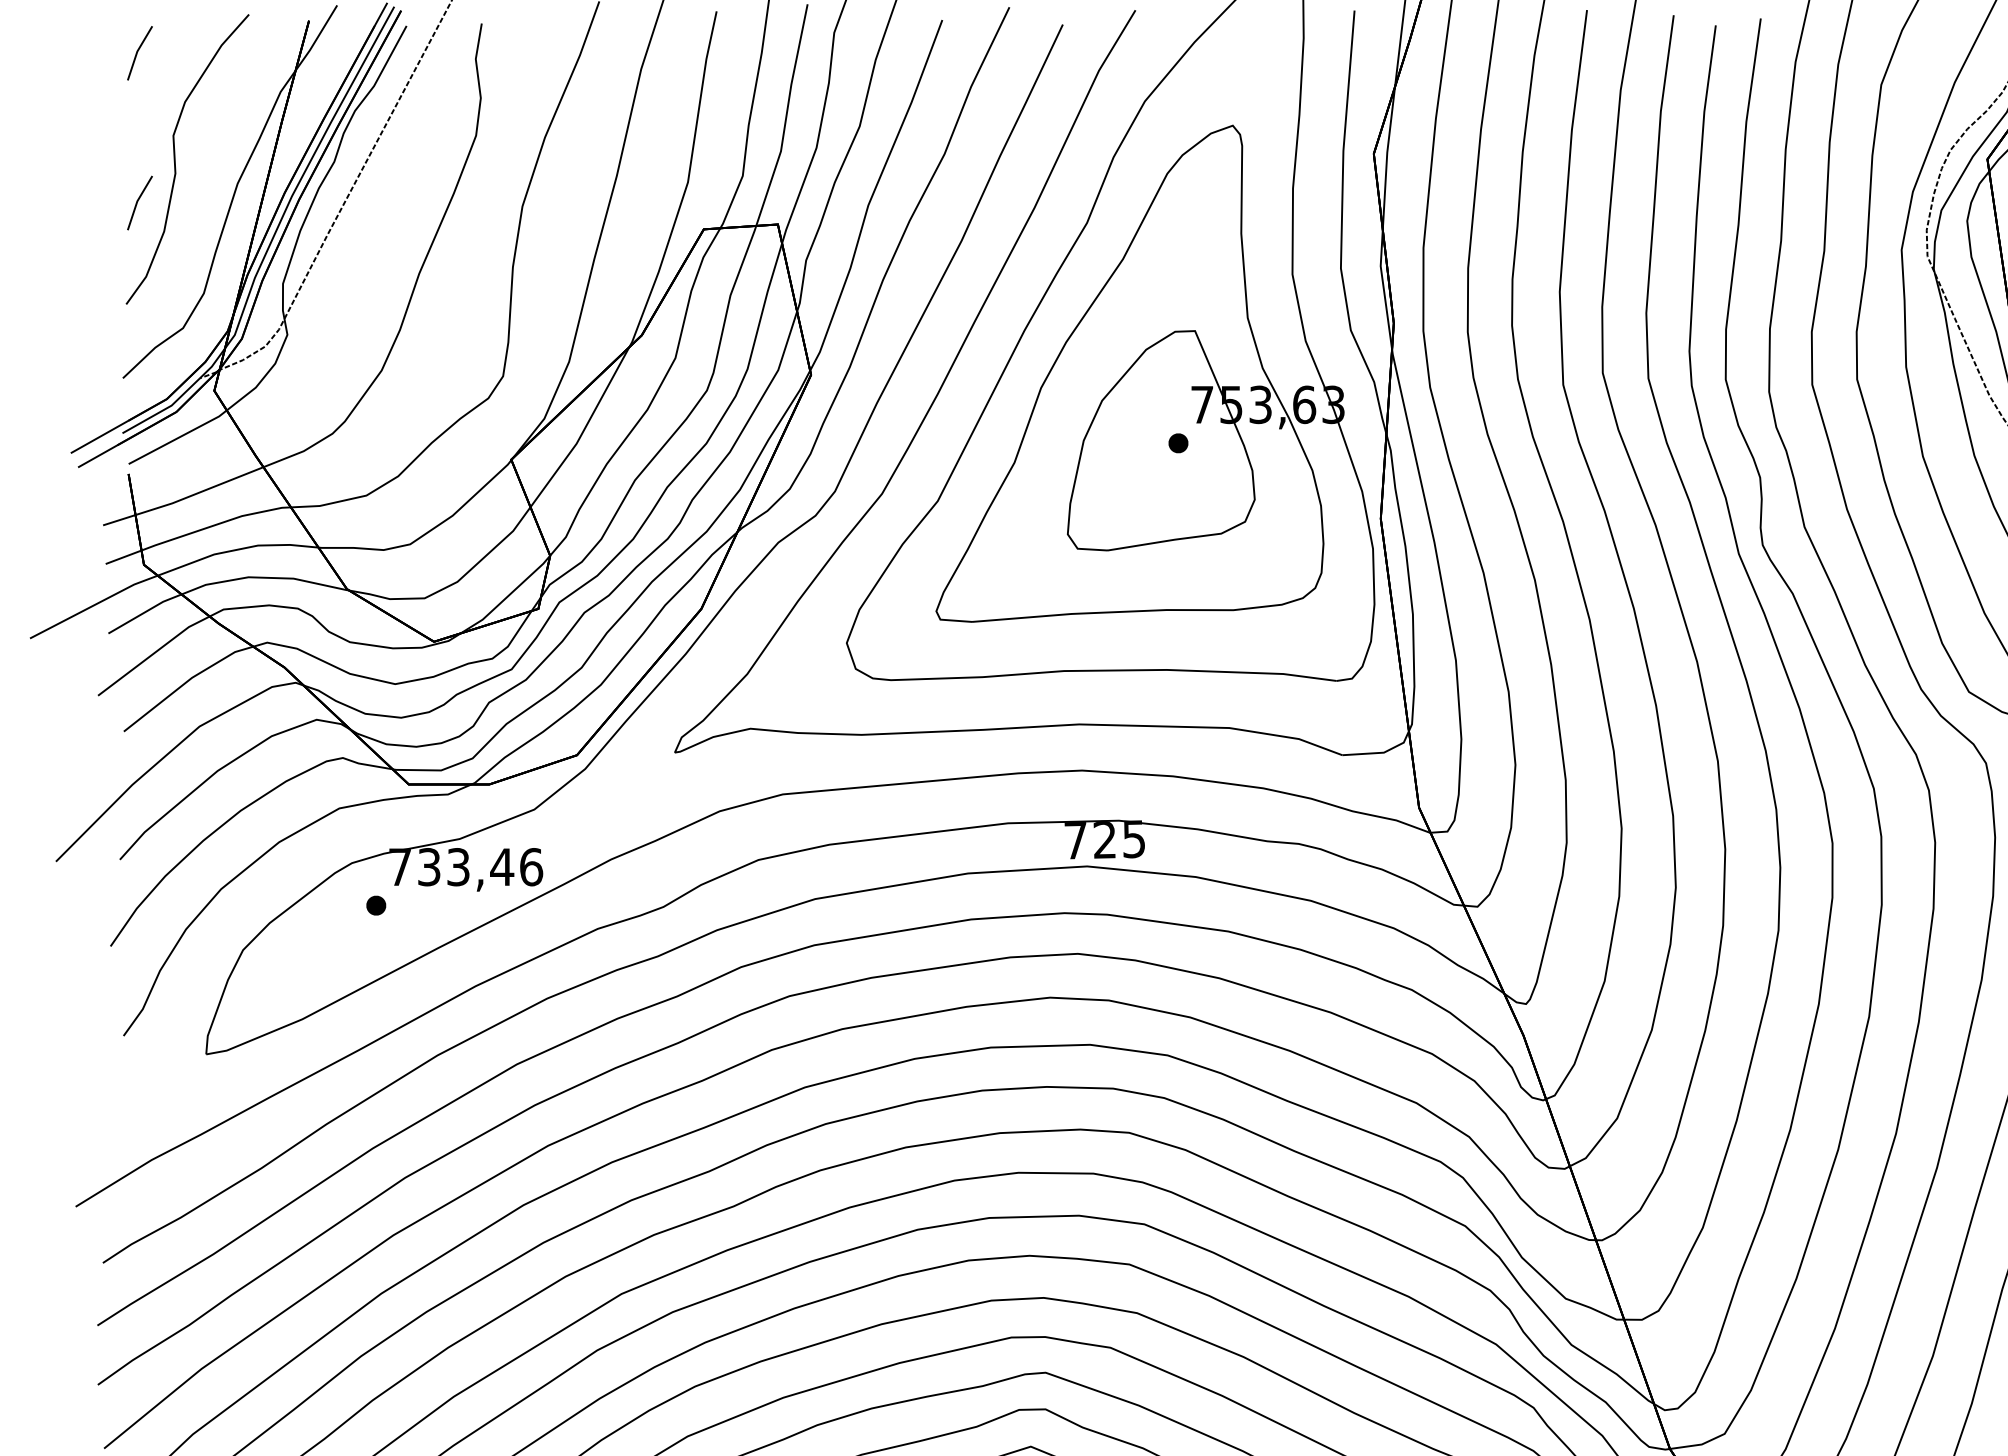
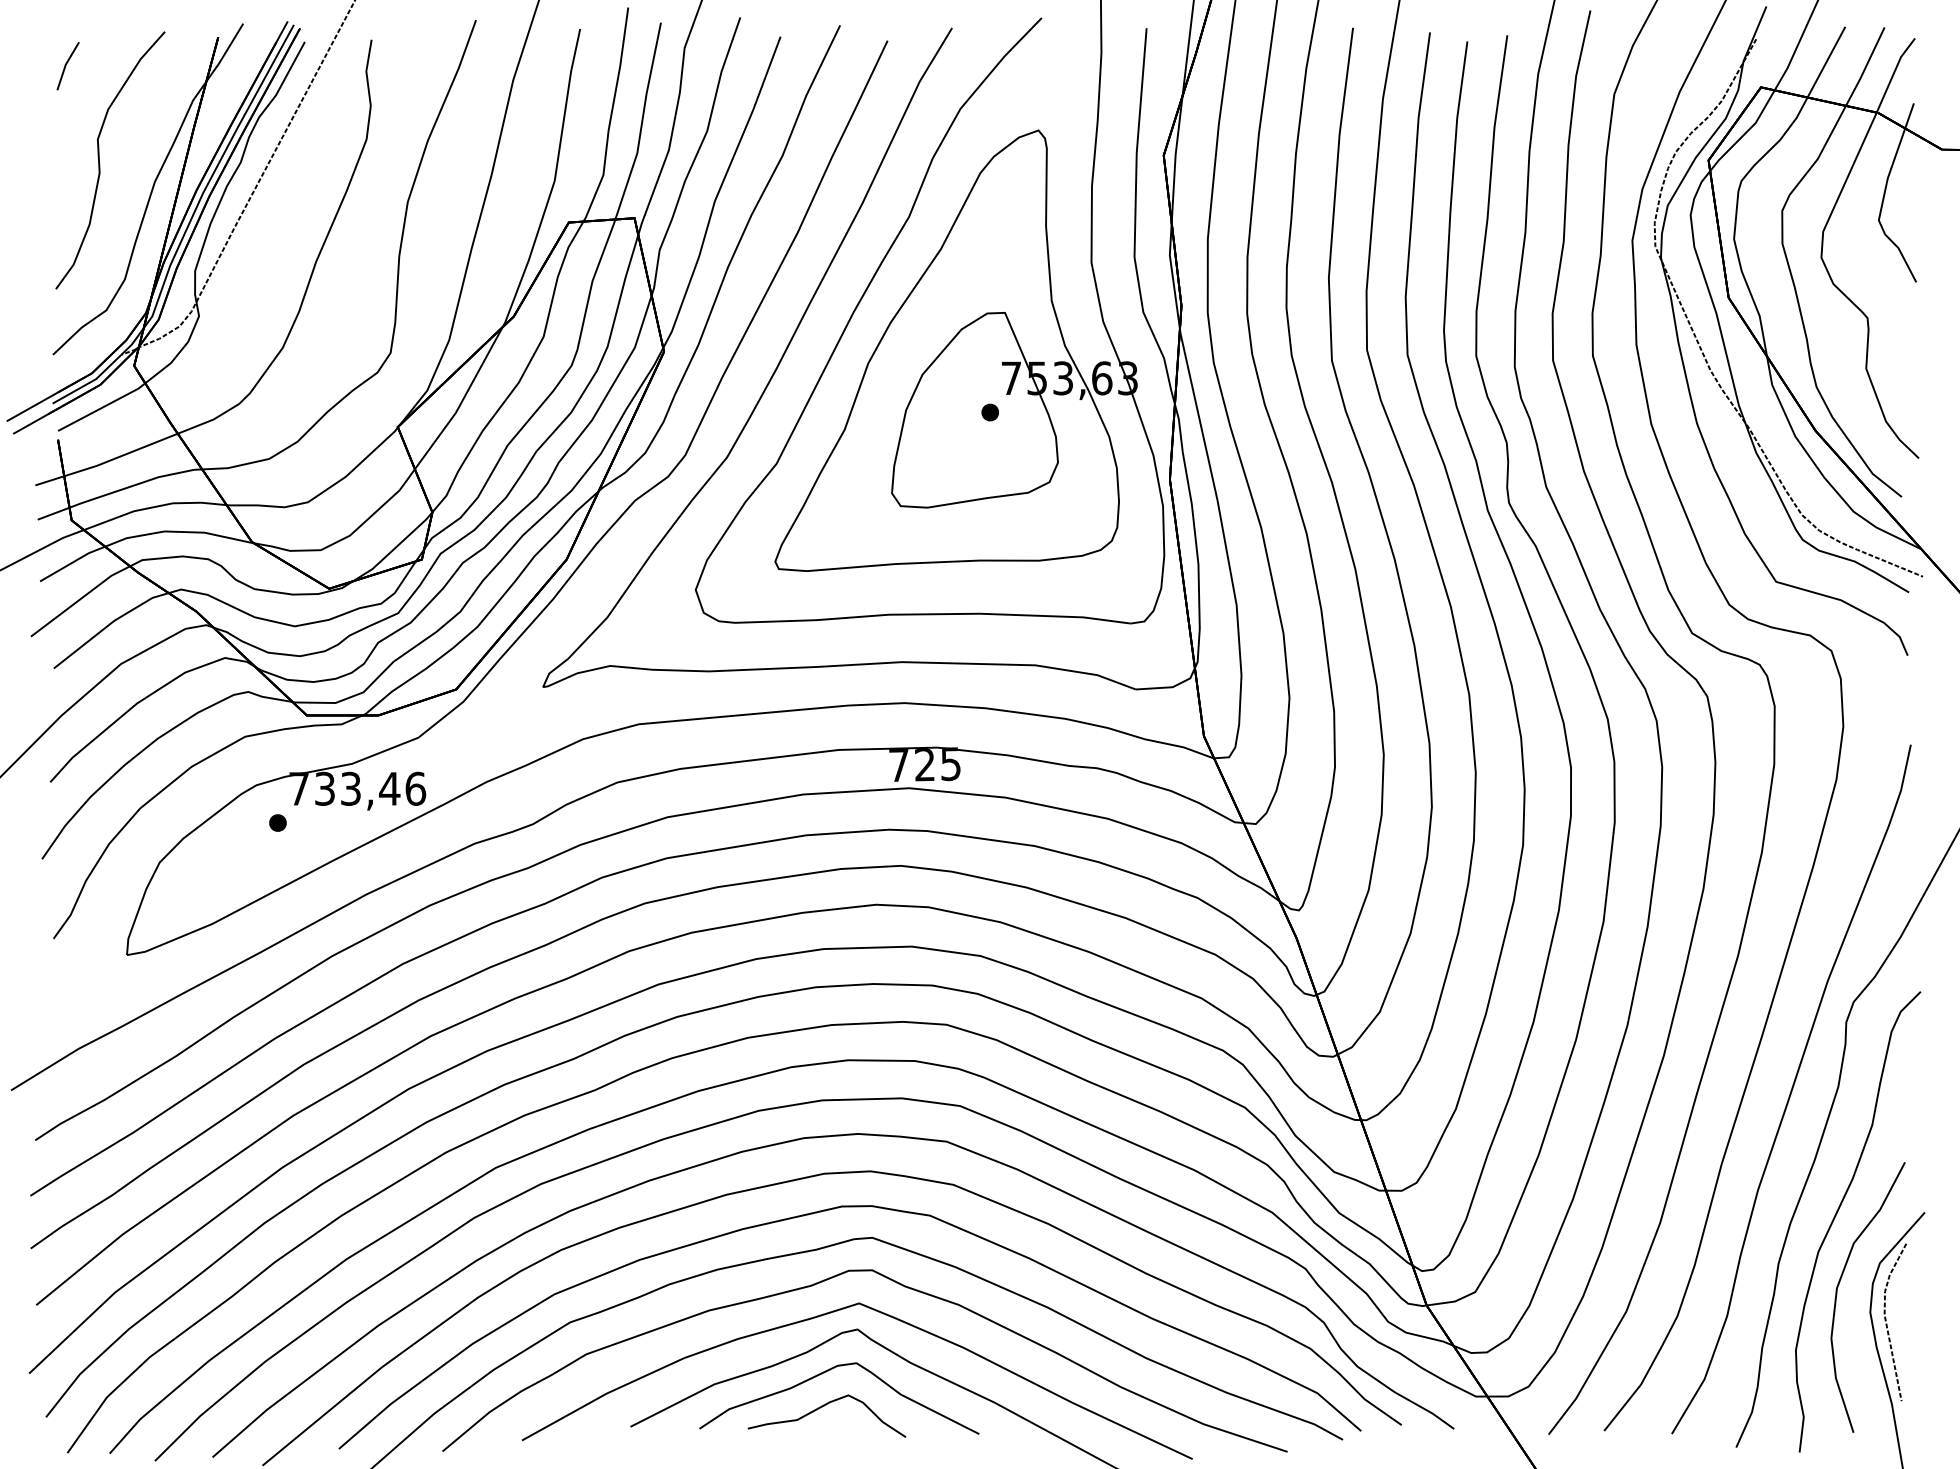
line: (138, 203) -> (66, 199), removed

